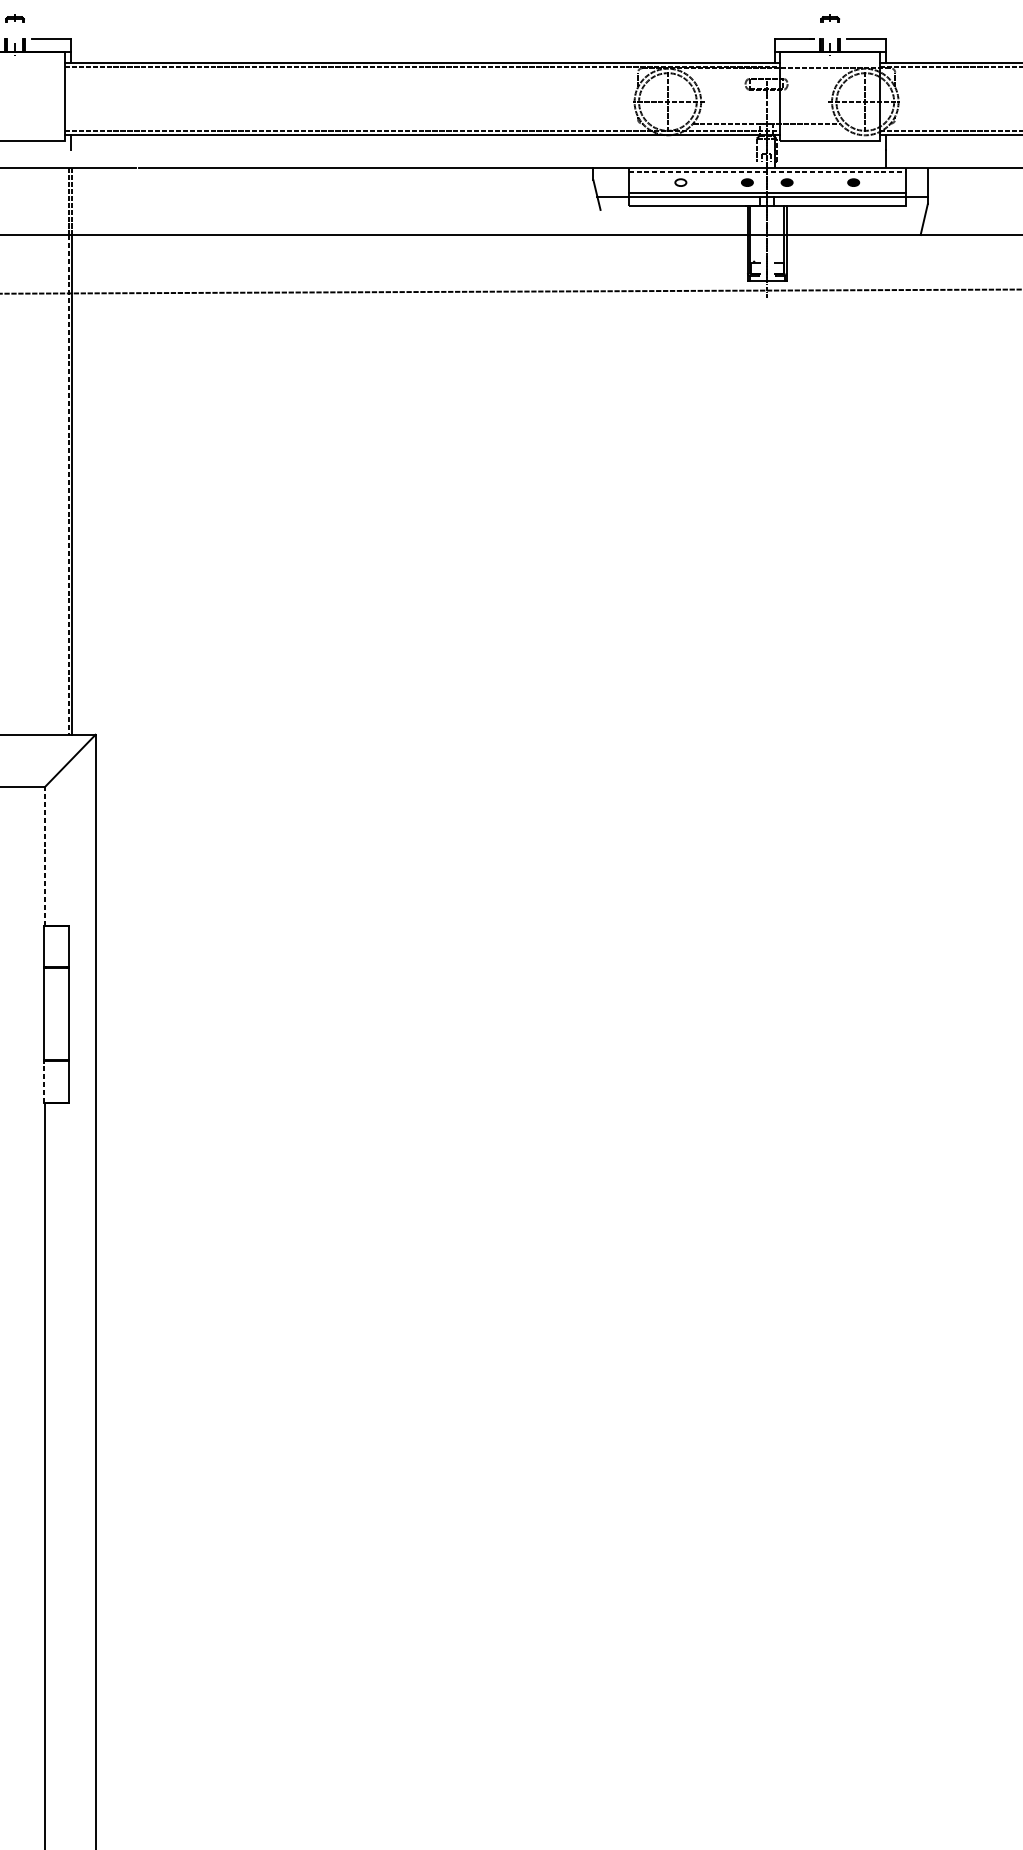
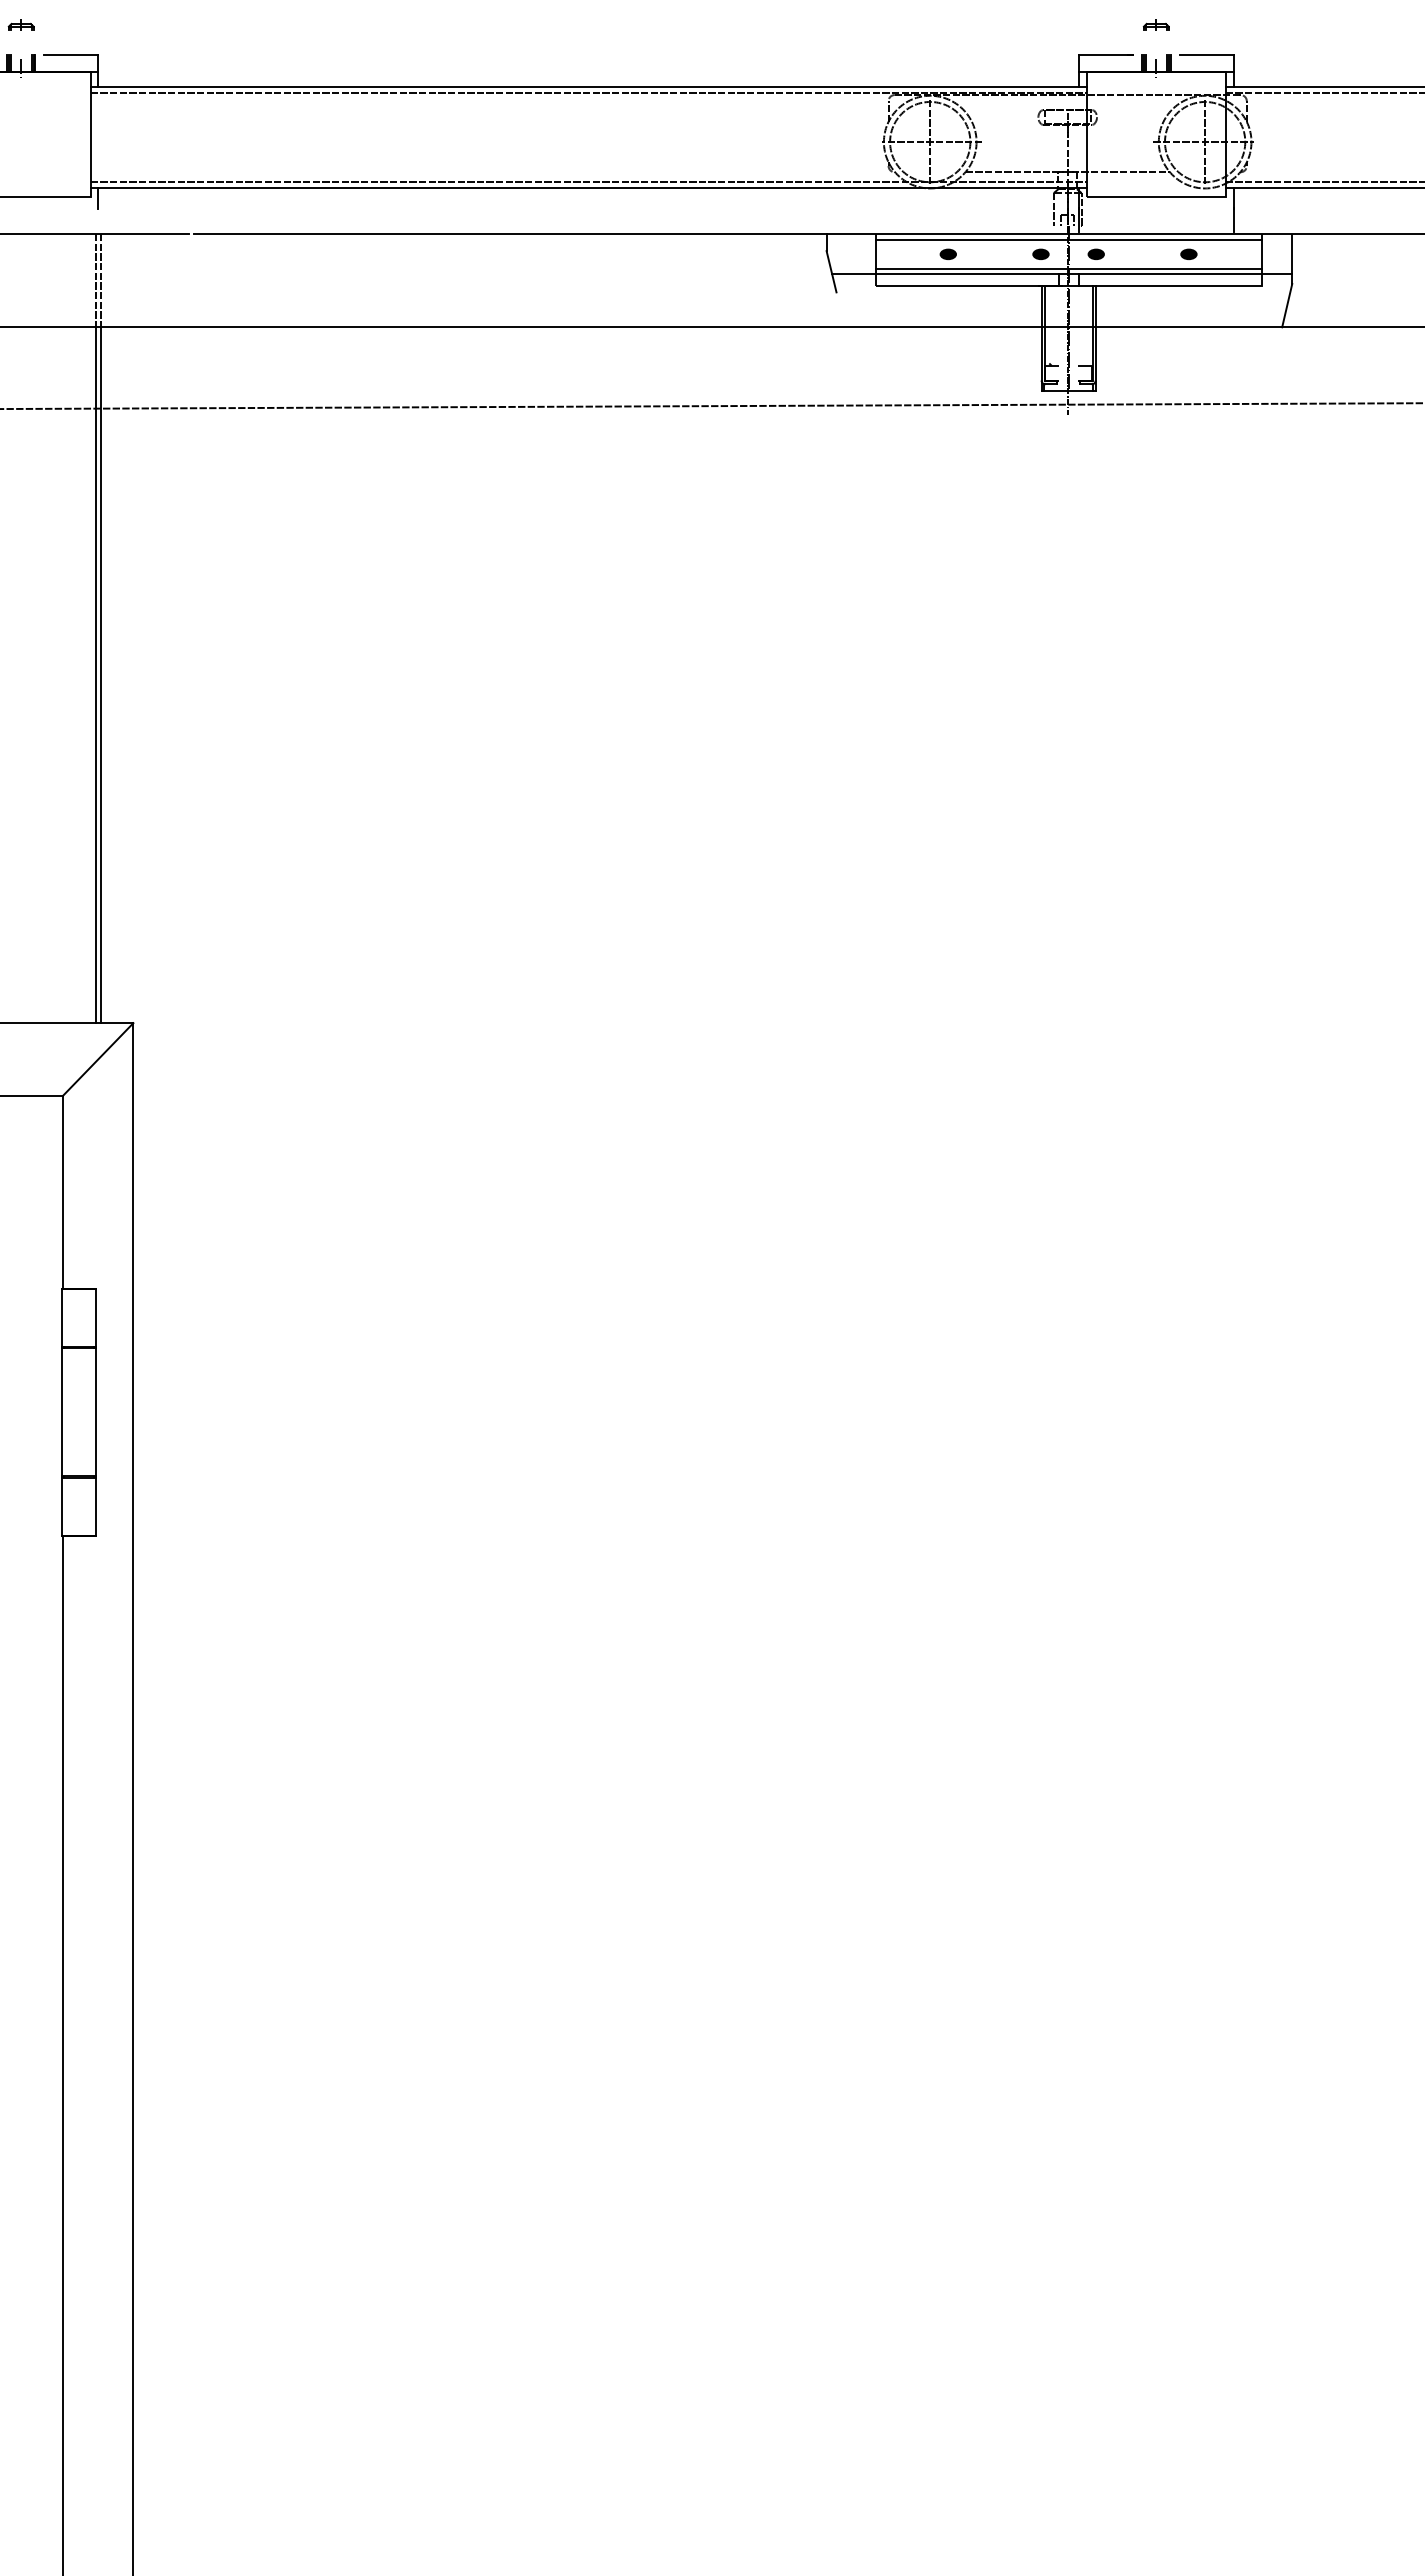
line: (767, 171) -> (1069, 239), dashed -> solid
fill: (680, 182) -> (948, 254), added
line: (69, 485) -> (96, 675), dashed -> solid
line: (45, 856) -> (63, 1192), dashed -> solid
line: (43, 1081) -> (61, 1506), dashed -> solid

